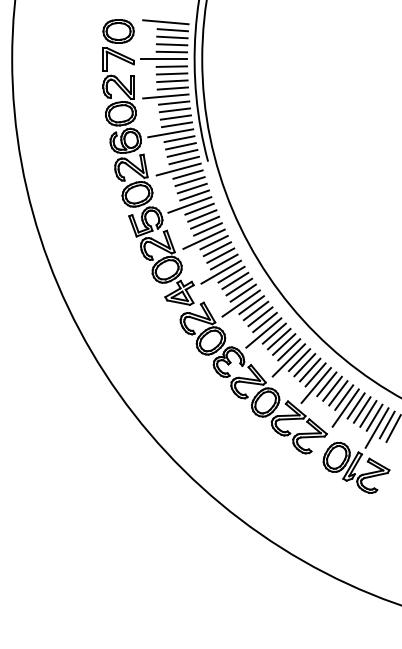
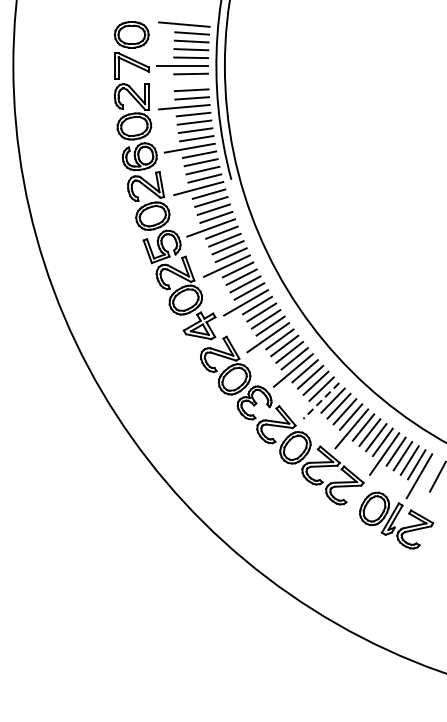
line: (171, 73) -> (190, 81), removed
line: (288, 360) -> (320, 401), solid -> dashed
line: (386, 424) -> (429, 472), removed

